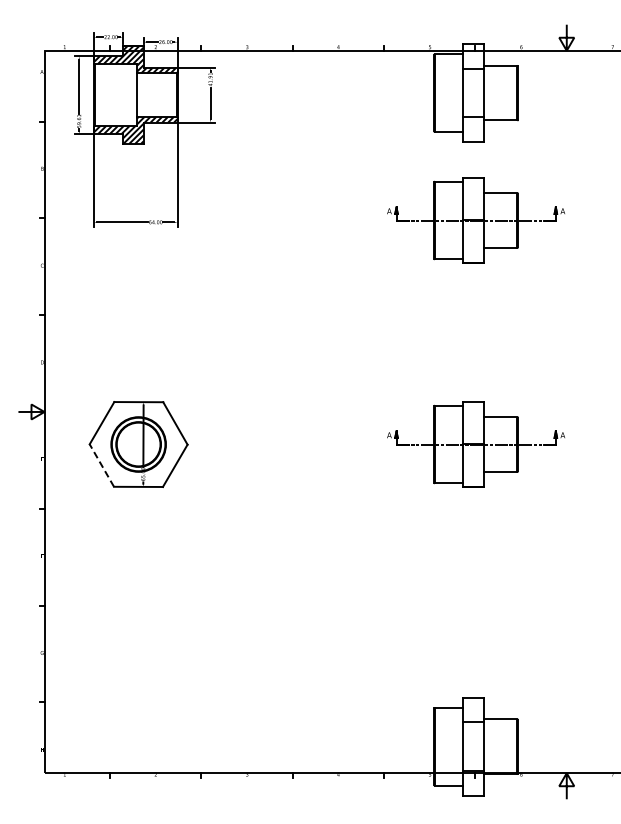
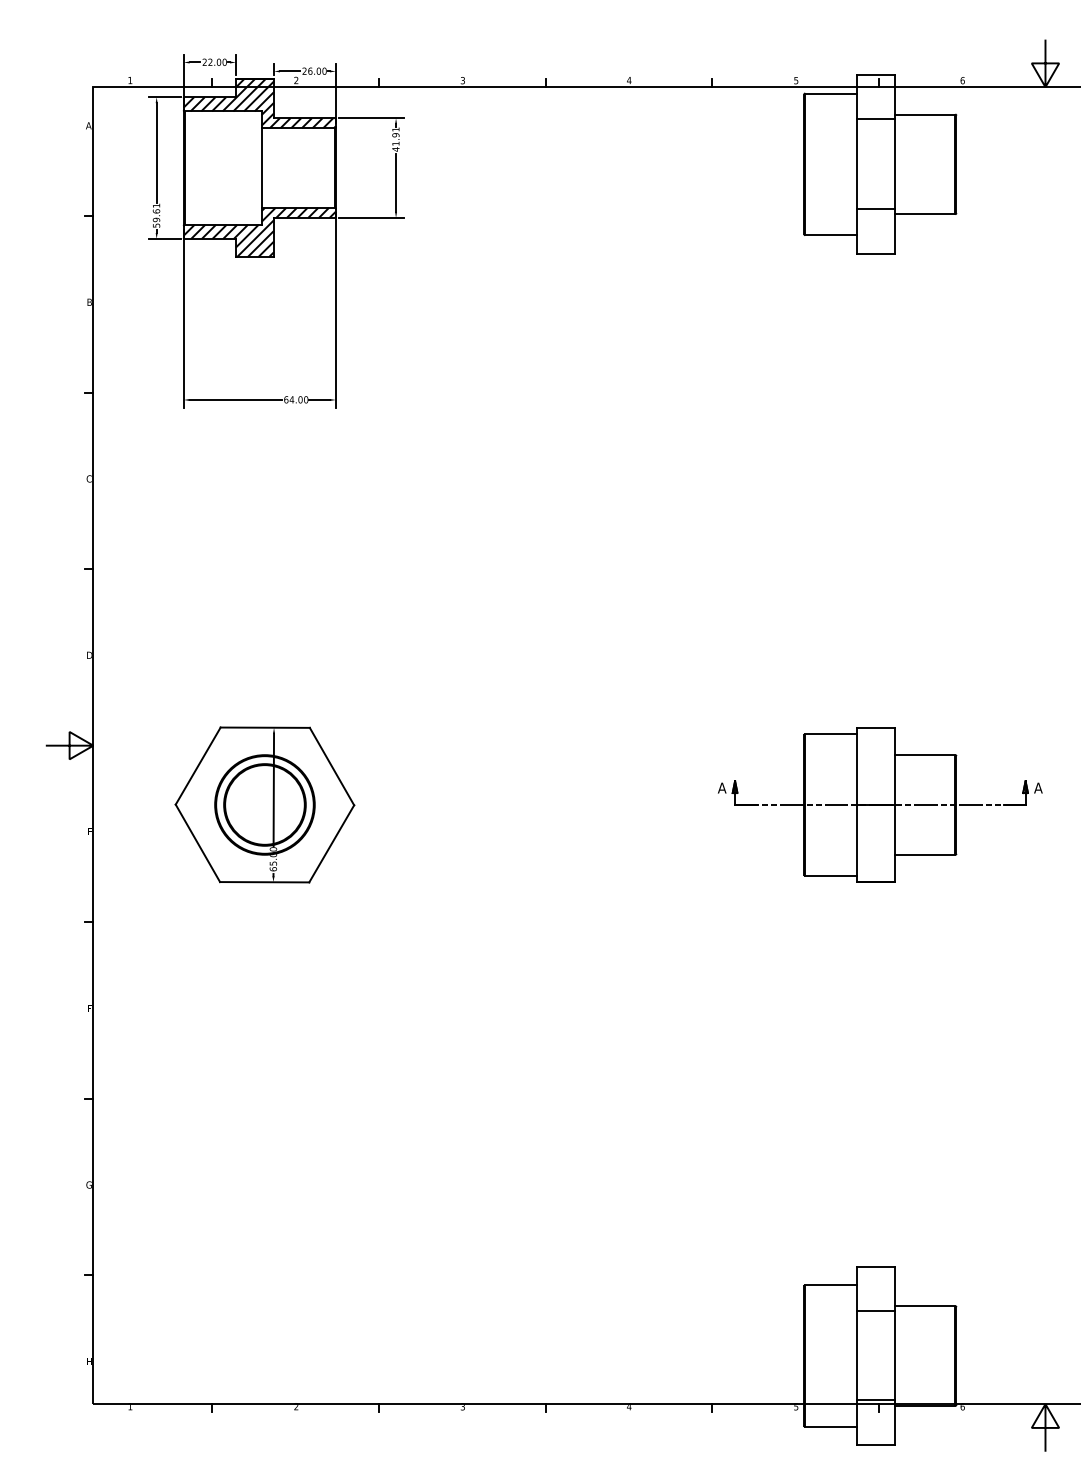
part: (475, 220) -> (879, 396), removed
line: (101, 465) -> (197, 843), dashed -> solid

